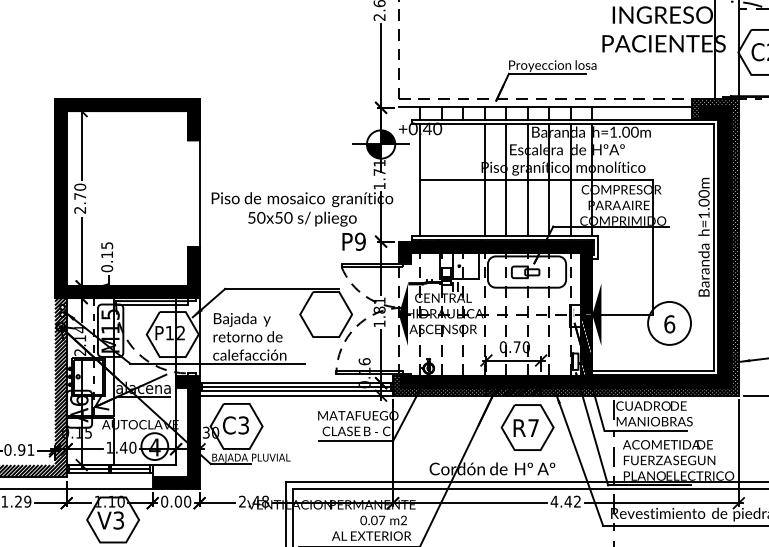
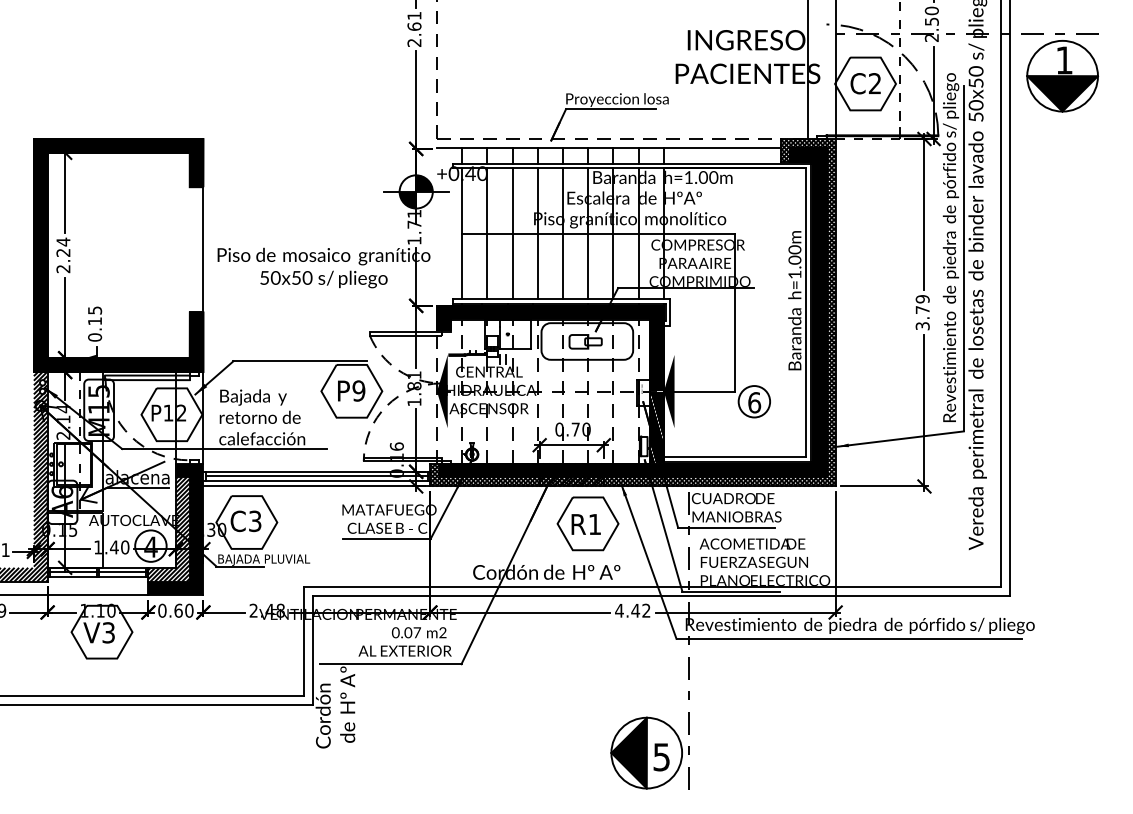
line: (441, 179) -> (487, 233), added
line: (463, 179) -> (512, 233), added
text: (80, 191) -> (63, 246), 2.70 -> 2.24
text: (354, 241) -> (351, 390), moved
circle: (669, 323) -> (754, 401), size x0.62
text: (533, 428) -> (594, 524), R7 -> R1
hatch: (169, 432) -> (168, 529), added
text: (178, 501) -> (178, 610), 0.00 -> 0.60

